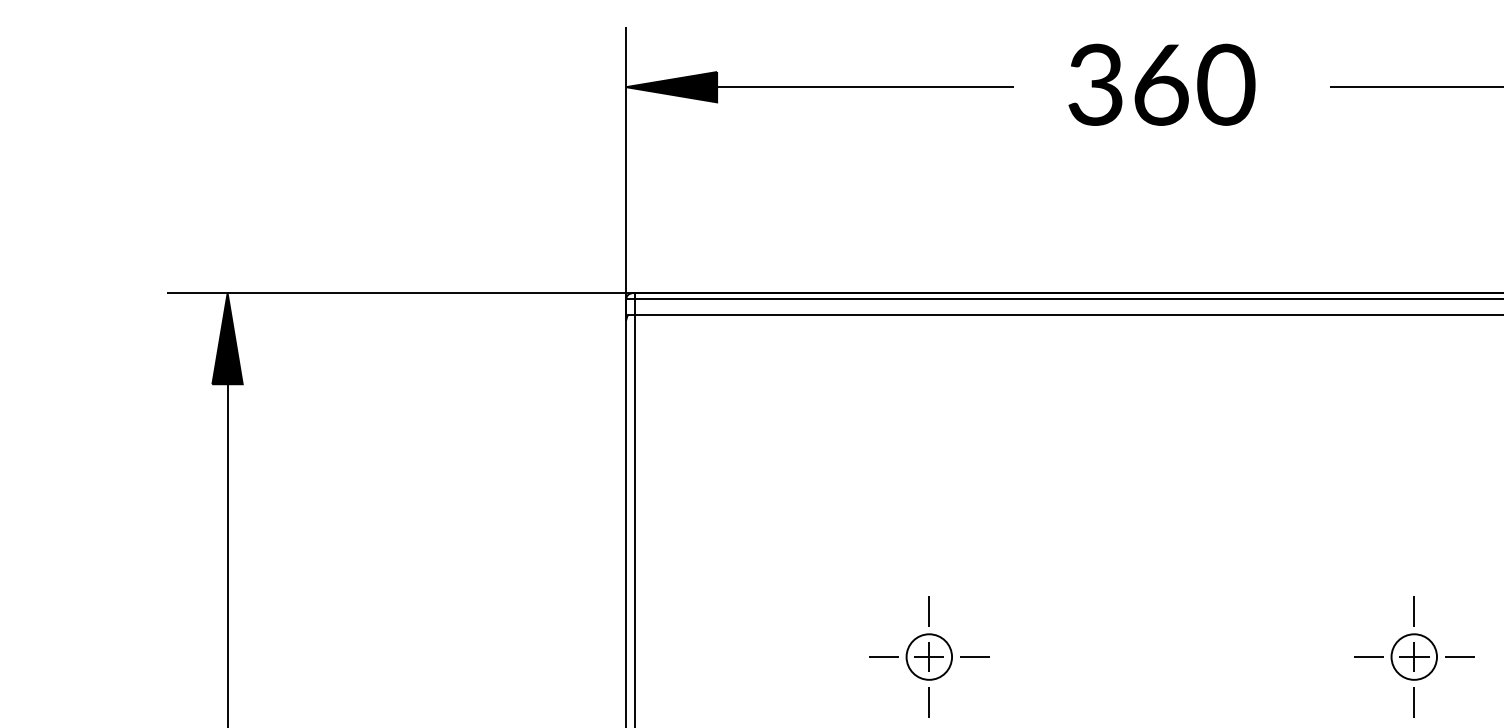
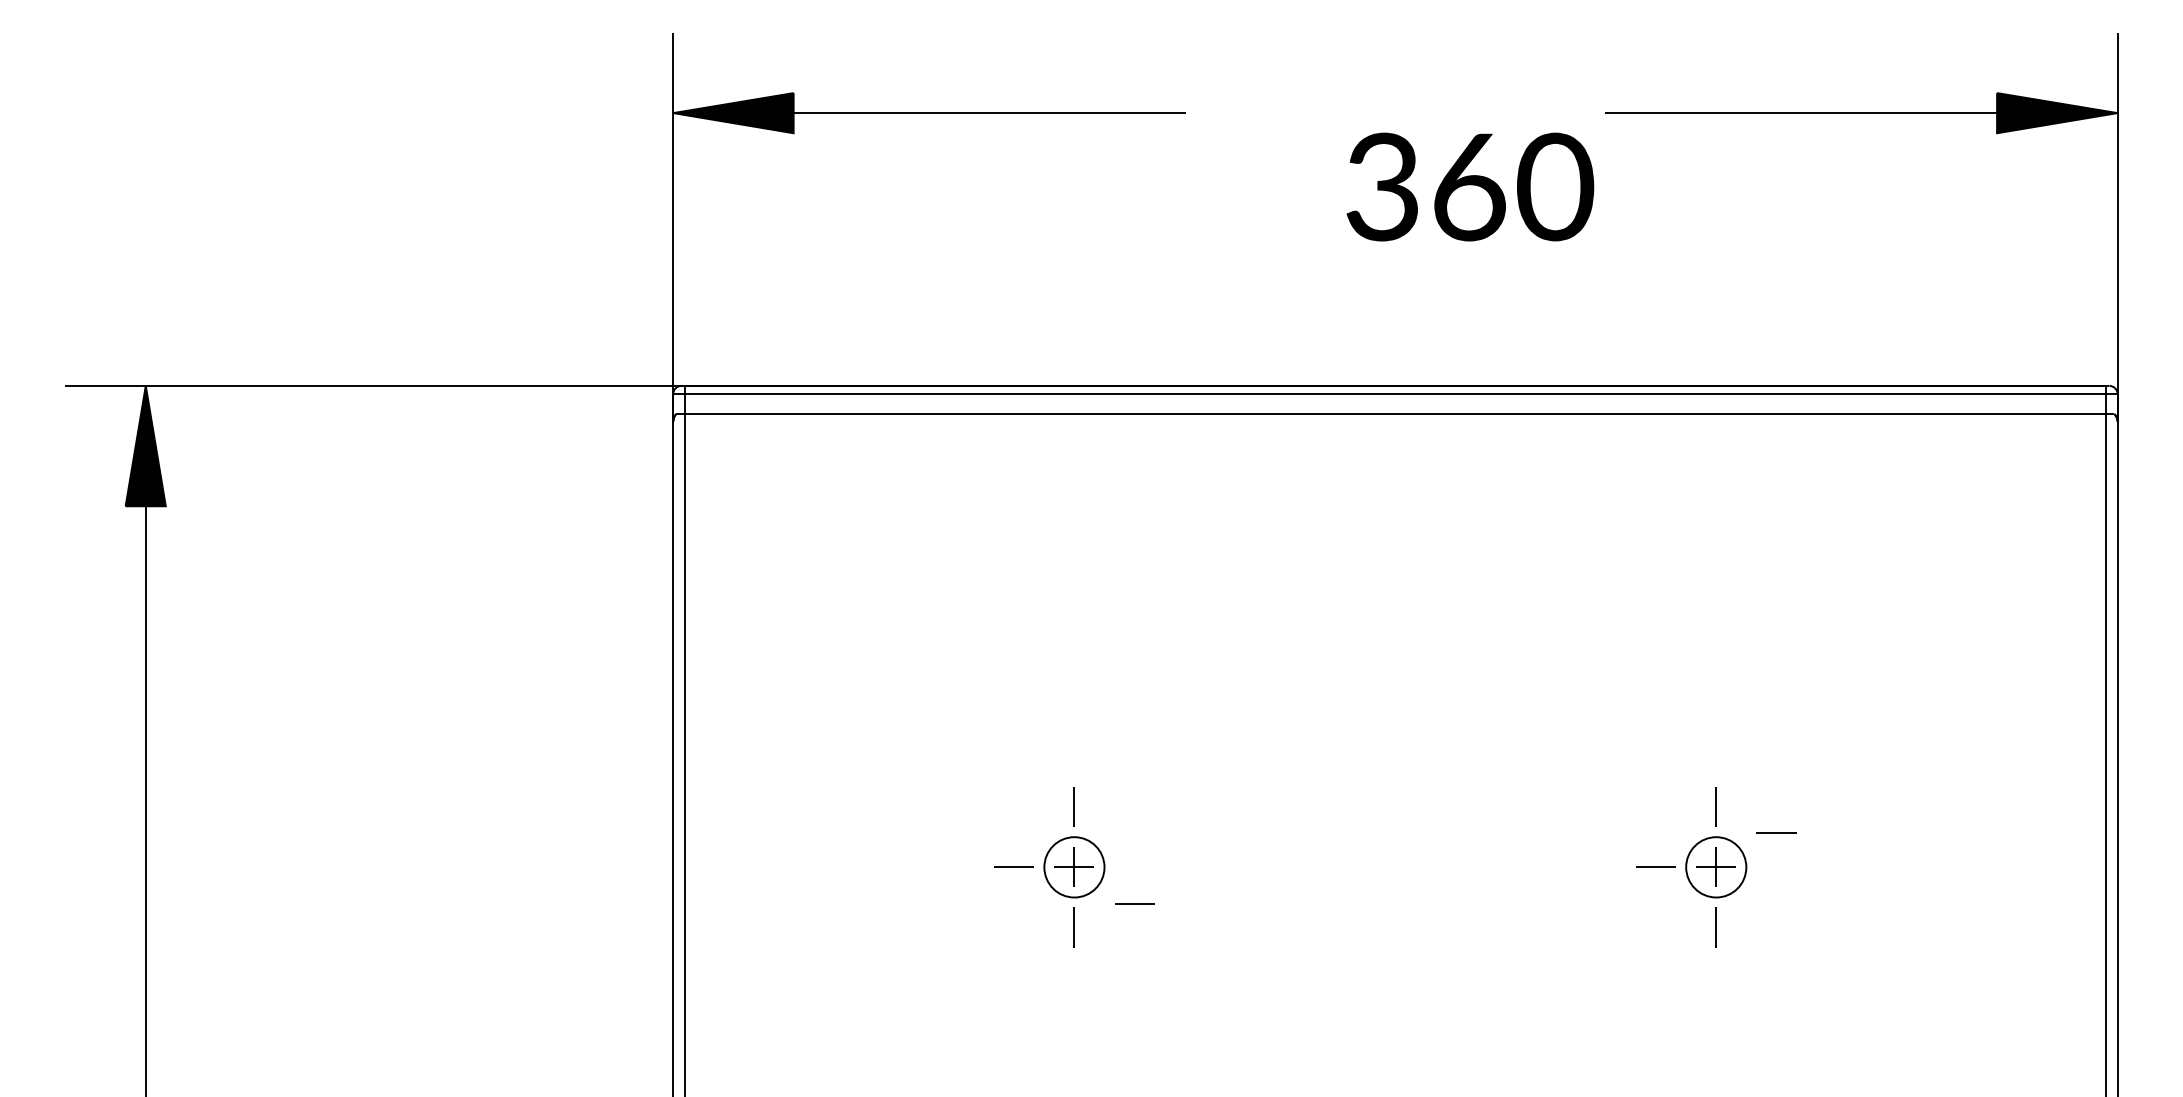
text: (1162, 84) -> (1470, 186), moved
line: (974, 656) -> (1134, 903), moved
line: (1459, 656) -> (1776, 832), moved

